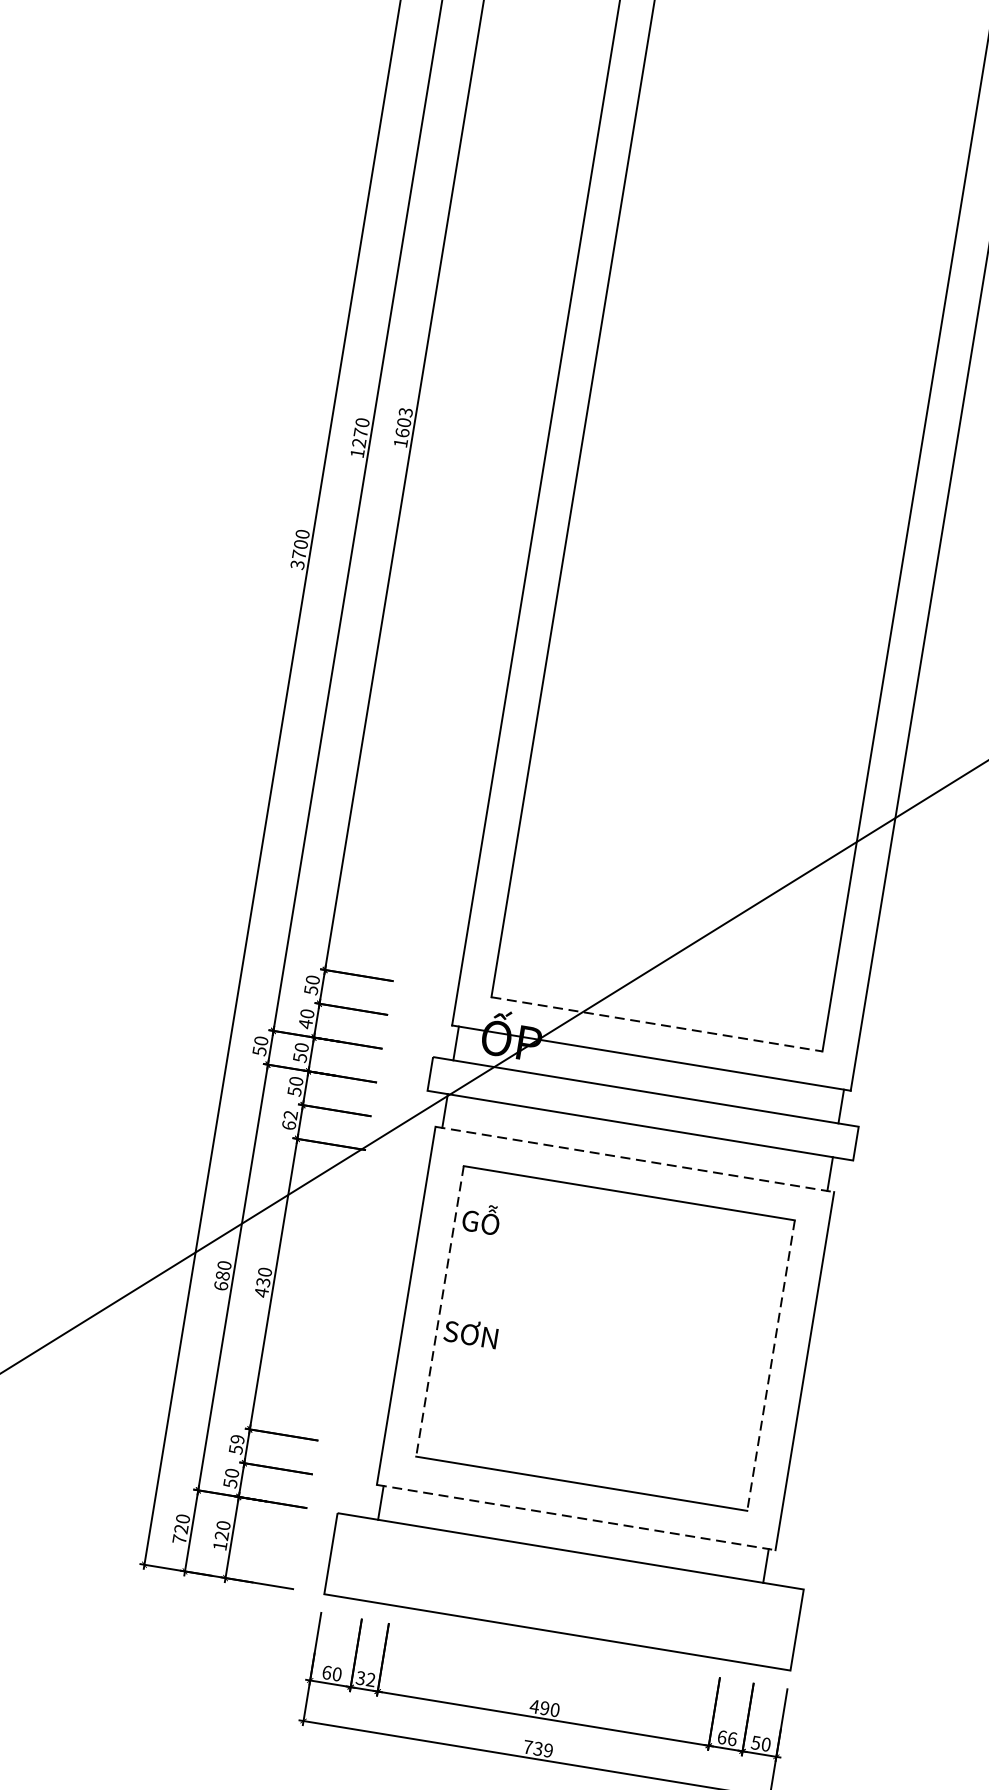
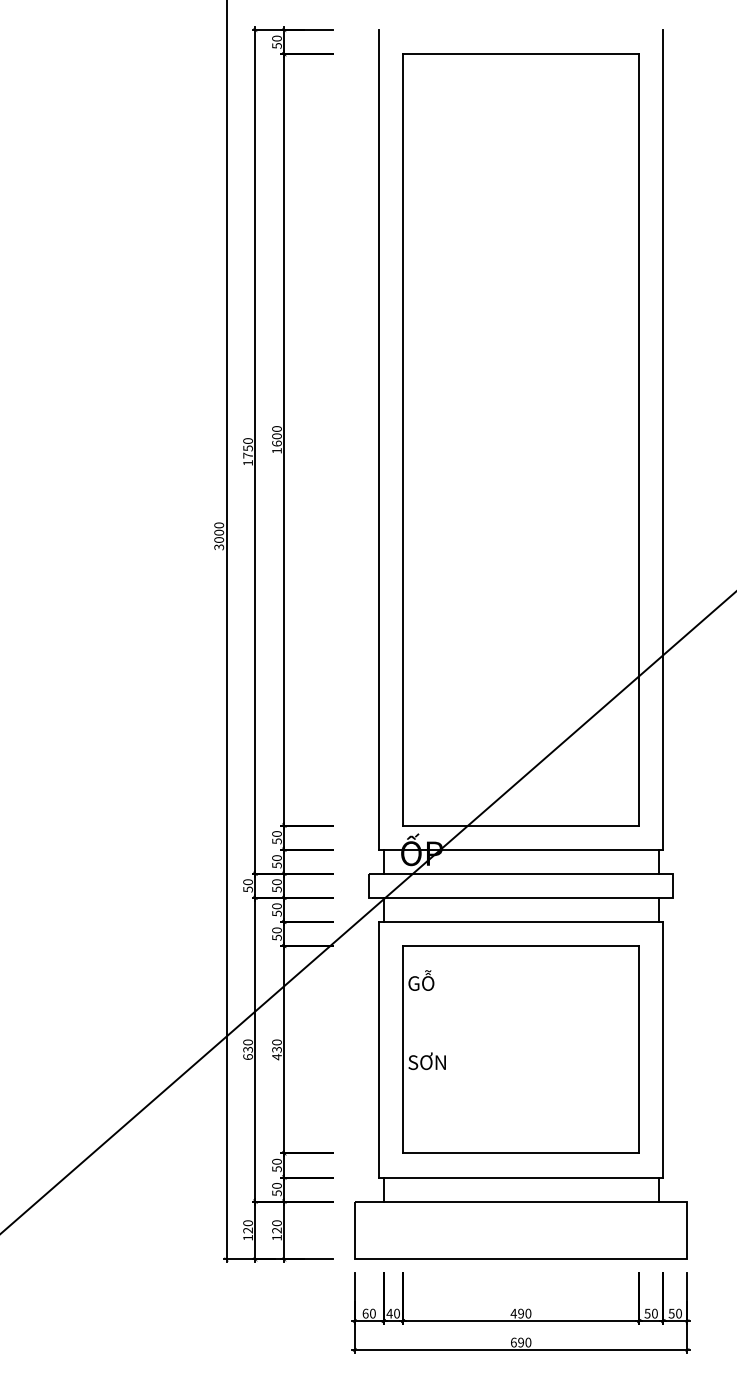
text: (405, 411) -> (276, 428), 1603 -> 1600
text: (359, 437) -> (247, 451), 1270 -> 1750
text: (299, 554) -> (219, 539), 3700 -> 3000
text: (304, 1024) -> (276, 865), 40 -> 50
line: (657, 1024) -> (521, 825), dashed -> solid
text: (289, 1119) -> (276, 933), 62 -> 50
line: (635, 1160) -> (521, 922), dashed -> solid
text: (222, 1275) -> (247, 1049), 680 -> 630
line: (440, 1311) -> (403, 1049), dashed -> solid
line: (771, 1365) -> (639, 1049), dashed -> solid
text: (237, 1438) -> (276, 1161), 59 -> 50
line: (576, 1517) -> (521, 1177), dashed -> solid
text: (178, 1538) -> (247, 1237), 720 -> 120
text: (364, 1678) -> (392, 1313), 32 -> 40
text: (726, 1737) -> (650, 1313), 66 -> 50
text: (537, 1748) -> (520, 1342), 739 -> 690

